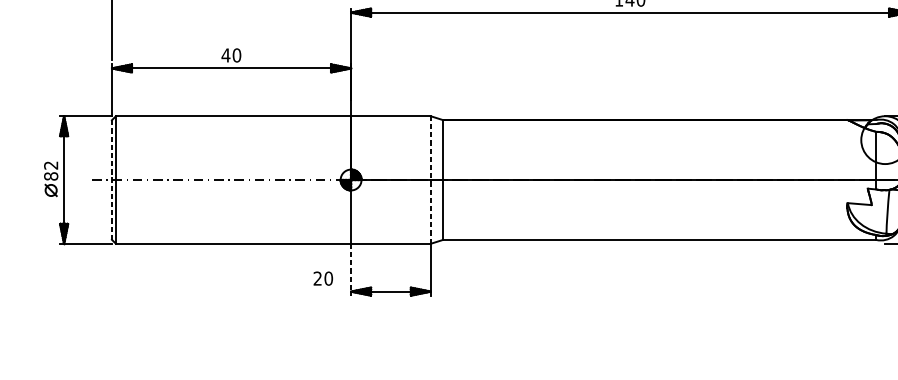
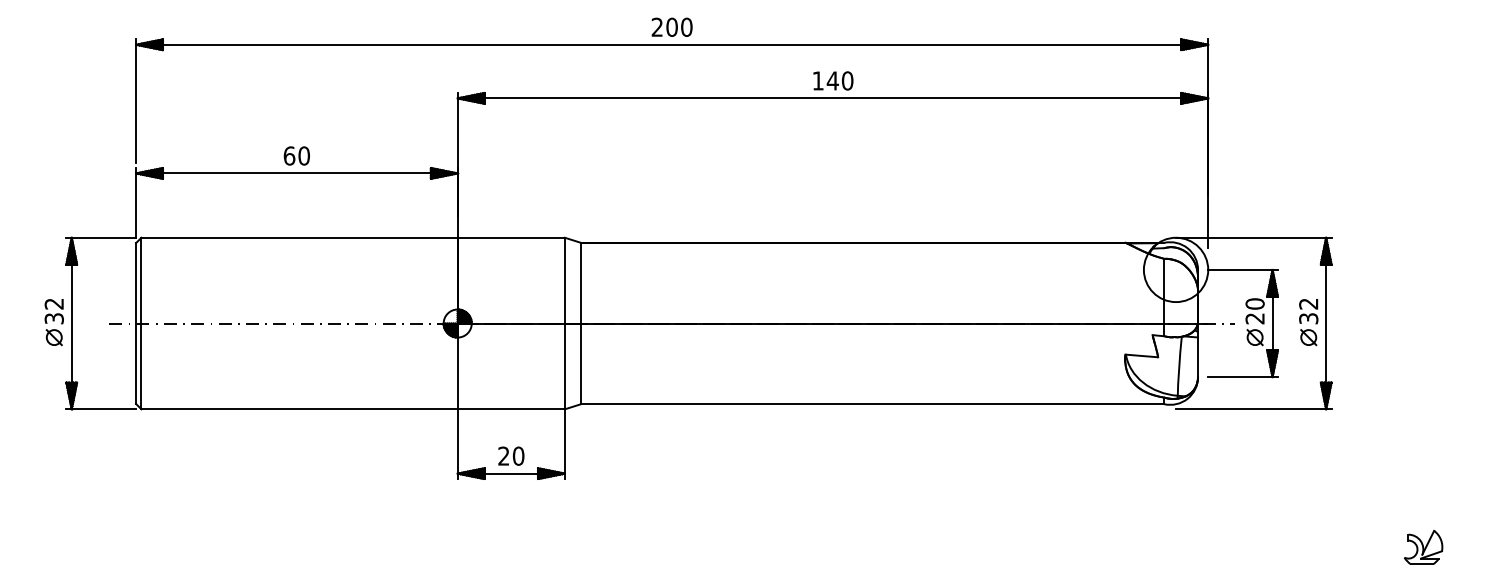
text: (226, 55) -> (289, 155), 40 -> 60
text: (50, 176) -> (53, 318), 82 -> 32
line: (430, 179) -> (564, 323), dashed -> solid
line: (112, 180) -> (136, 324), dashed -> solid
line: (350, 269) -> (457, 444), dashed -> solid
text: (323, 278) -> (511, 455), moved

